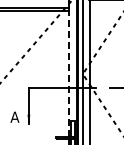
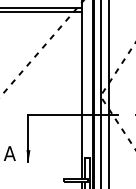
line: (69, 73) -> (82, 95), dashed -> solid

